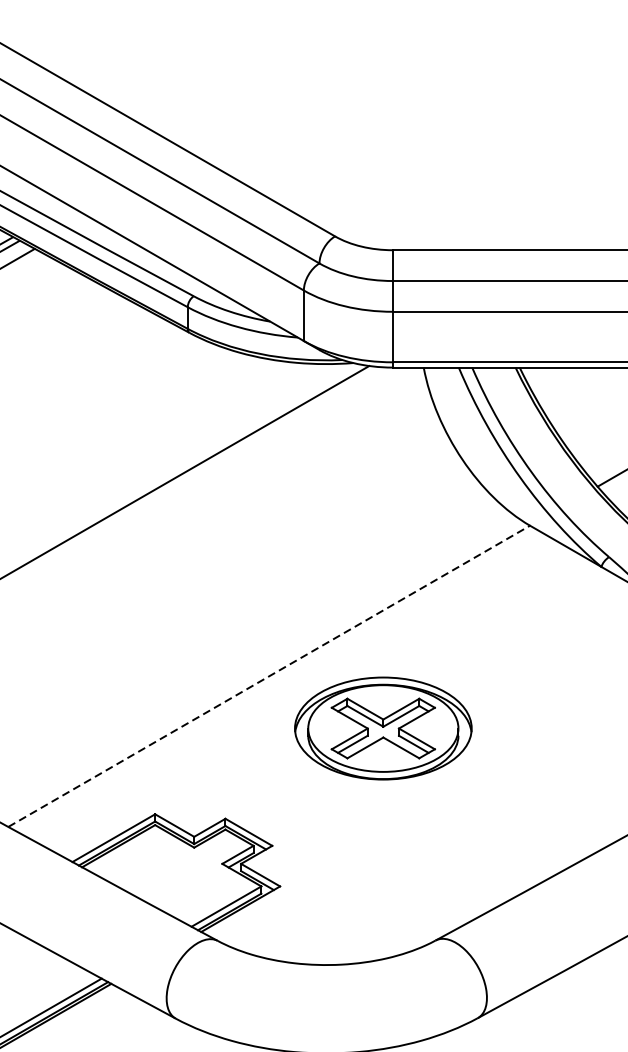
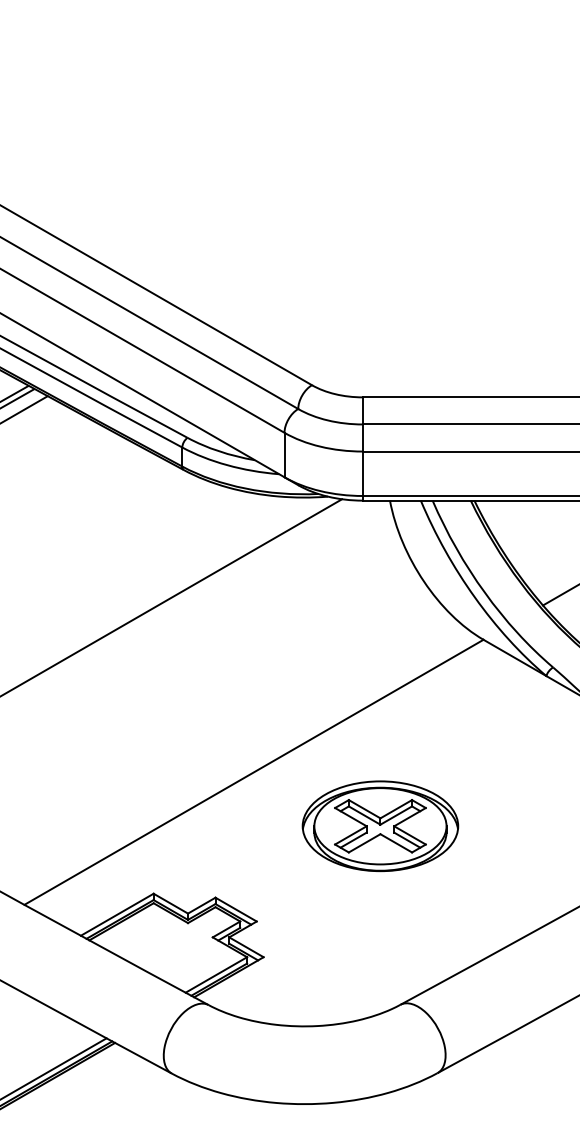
line: (269, 676) -> (254, 772), dashed -> solid
part: (383, 728) -> (380, 826), moved

